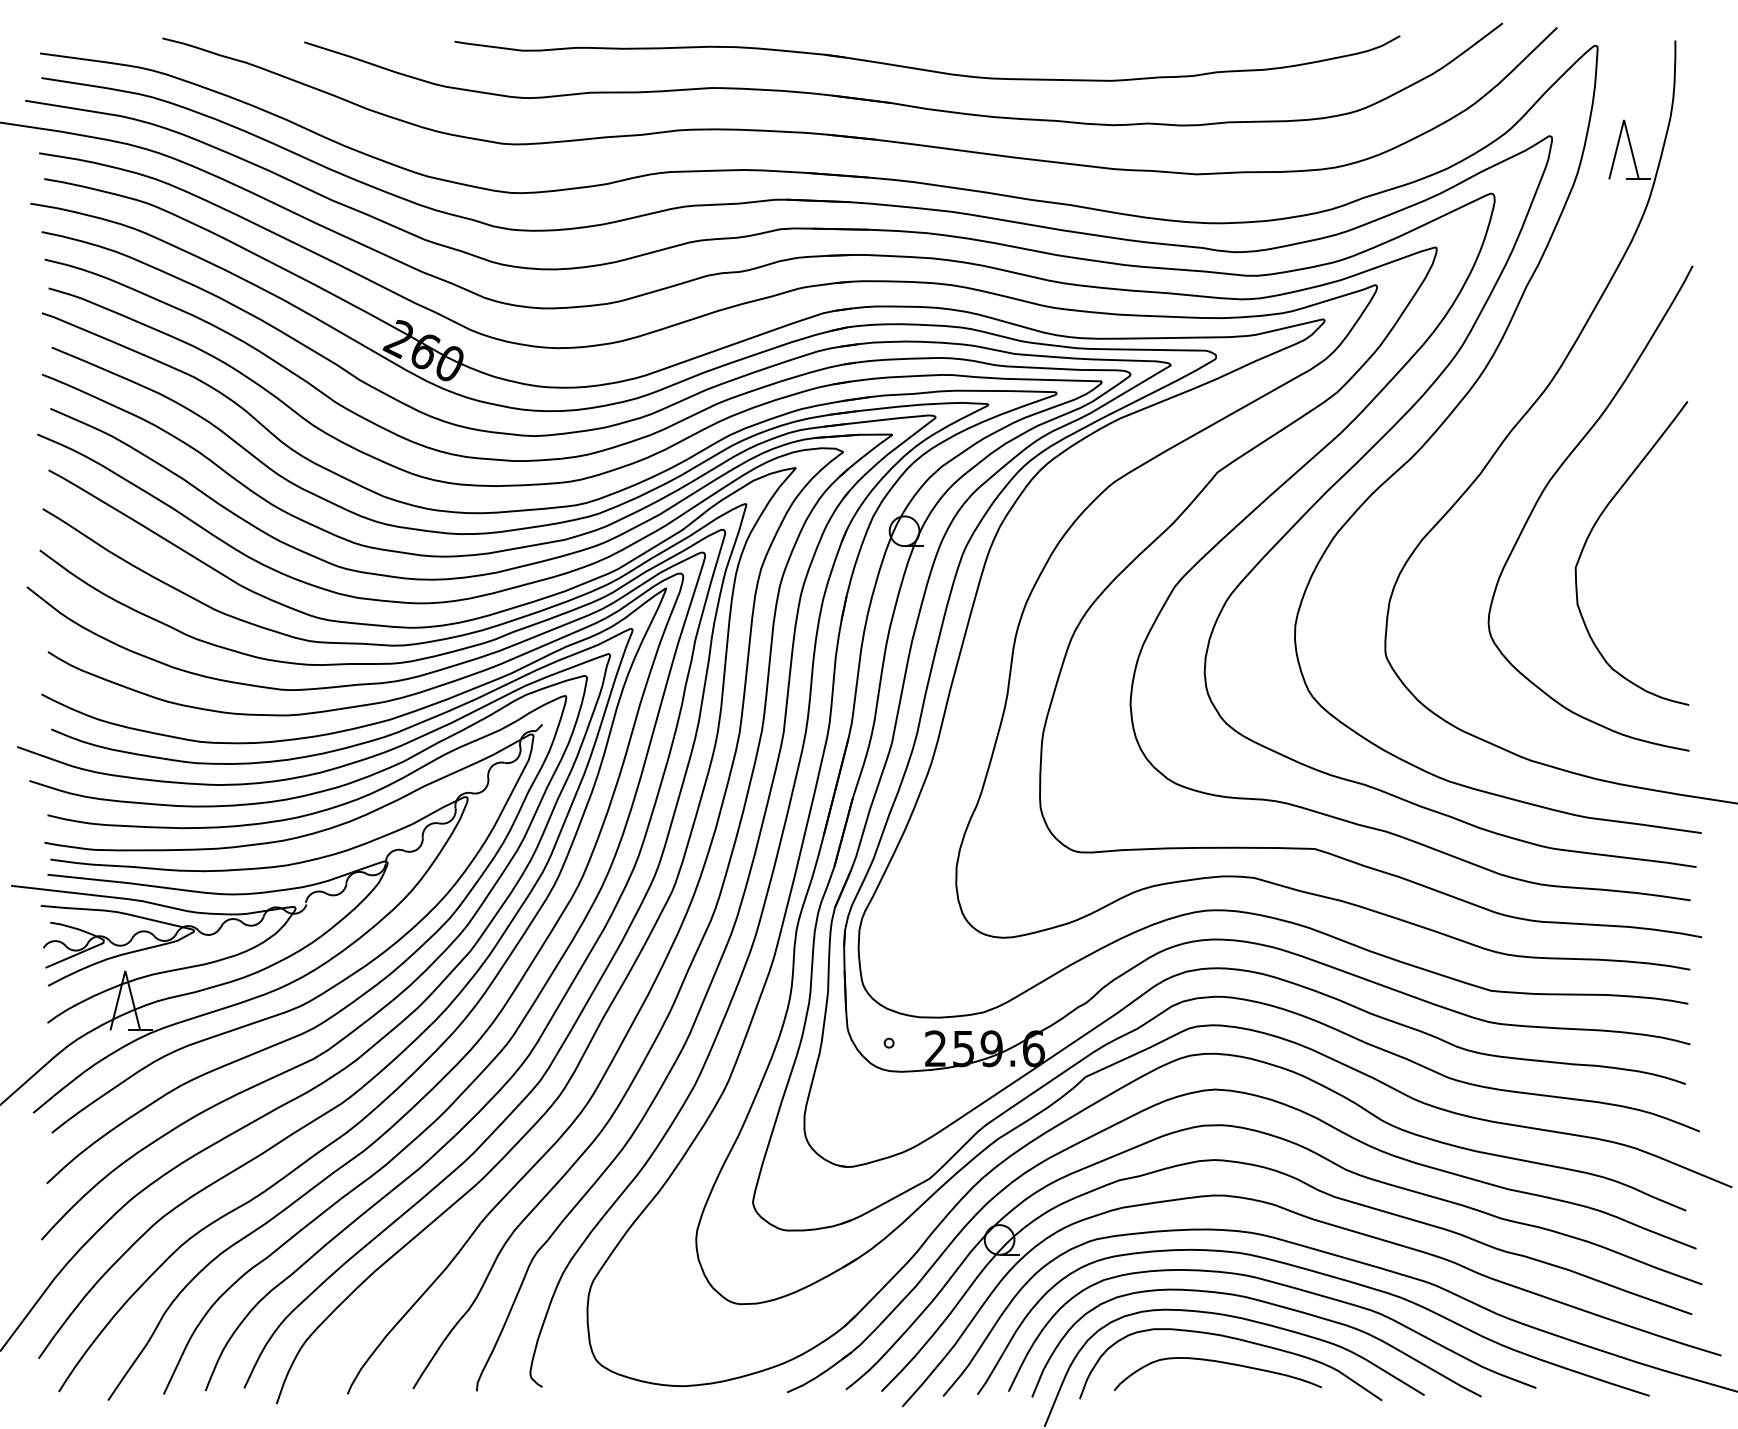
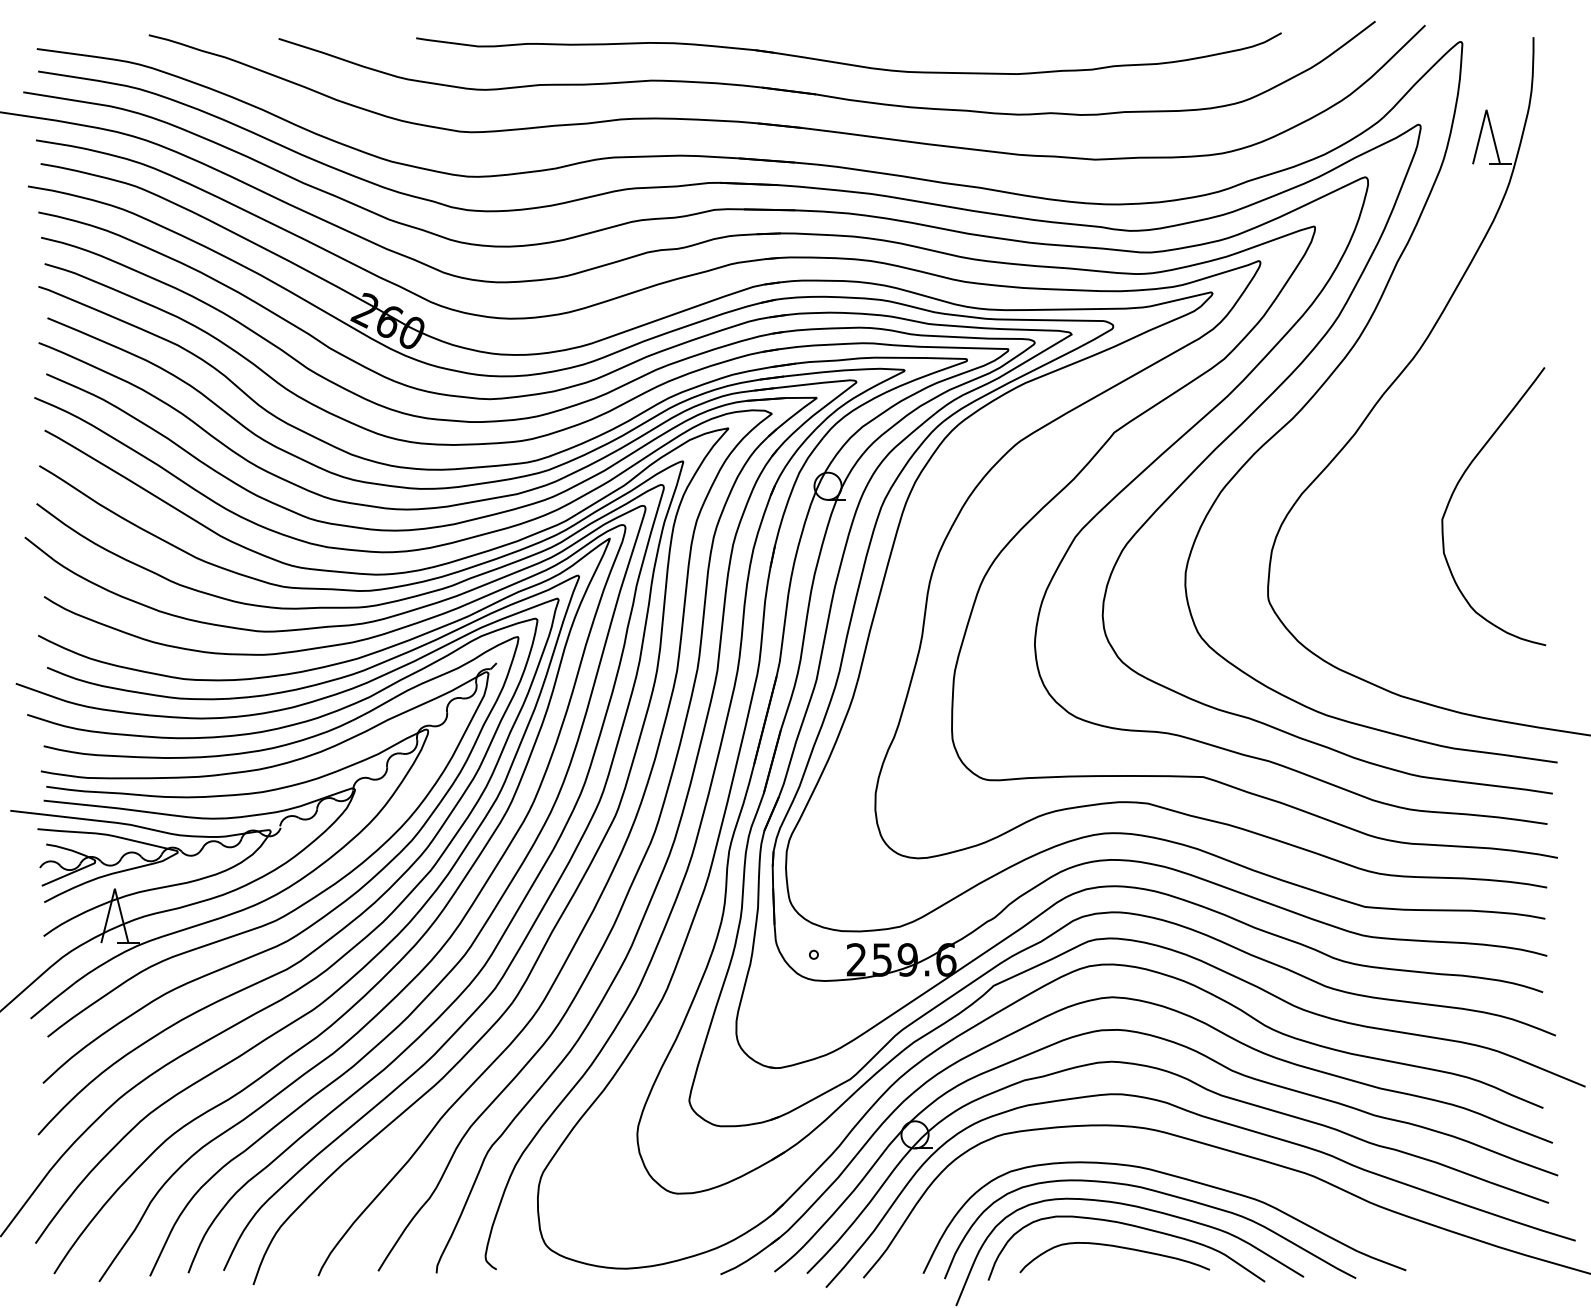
curve: (1551, 480) -> (1420, 439), removed
curve: (1327, 1276) -> (1215, 1168), removed

